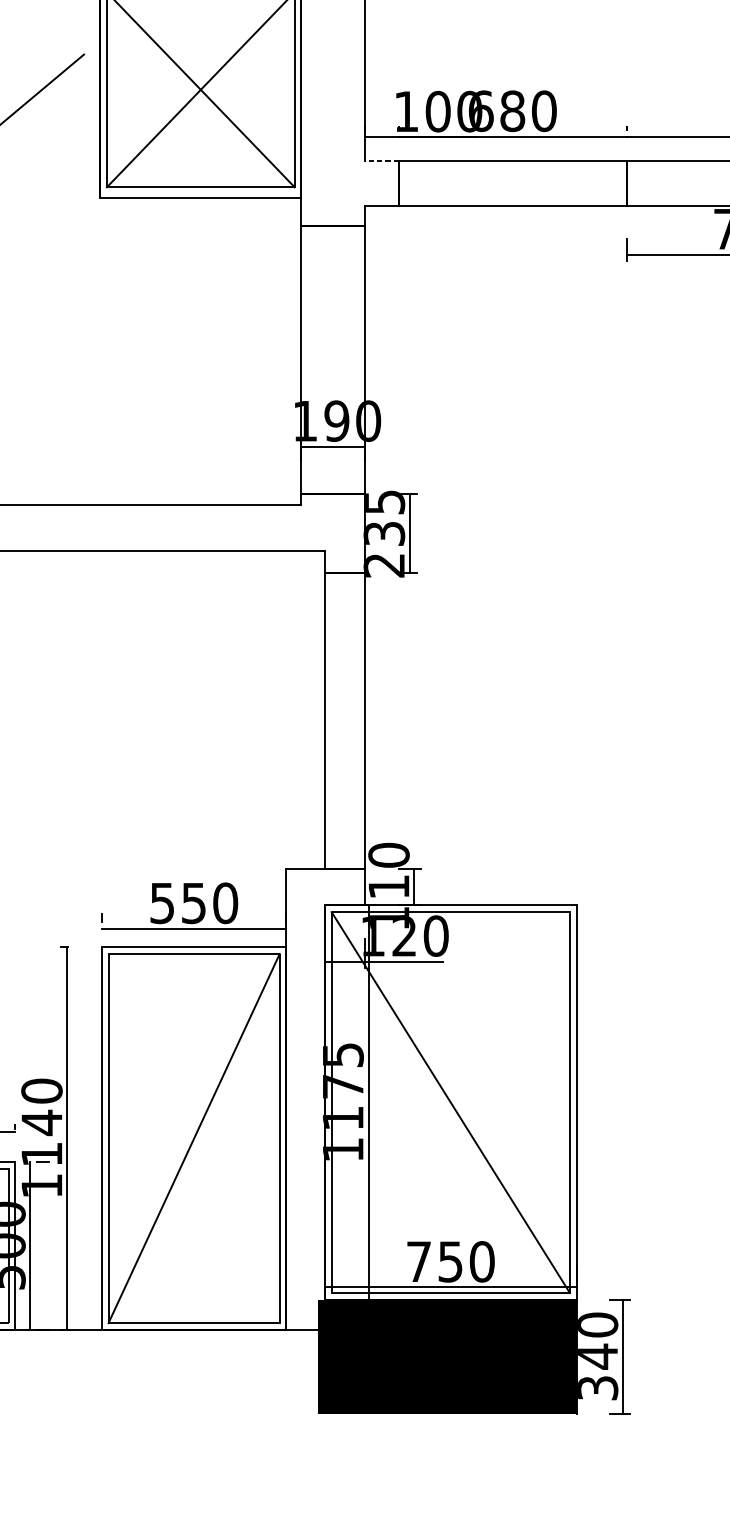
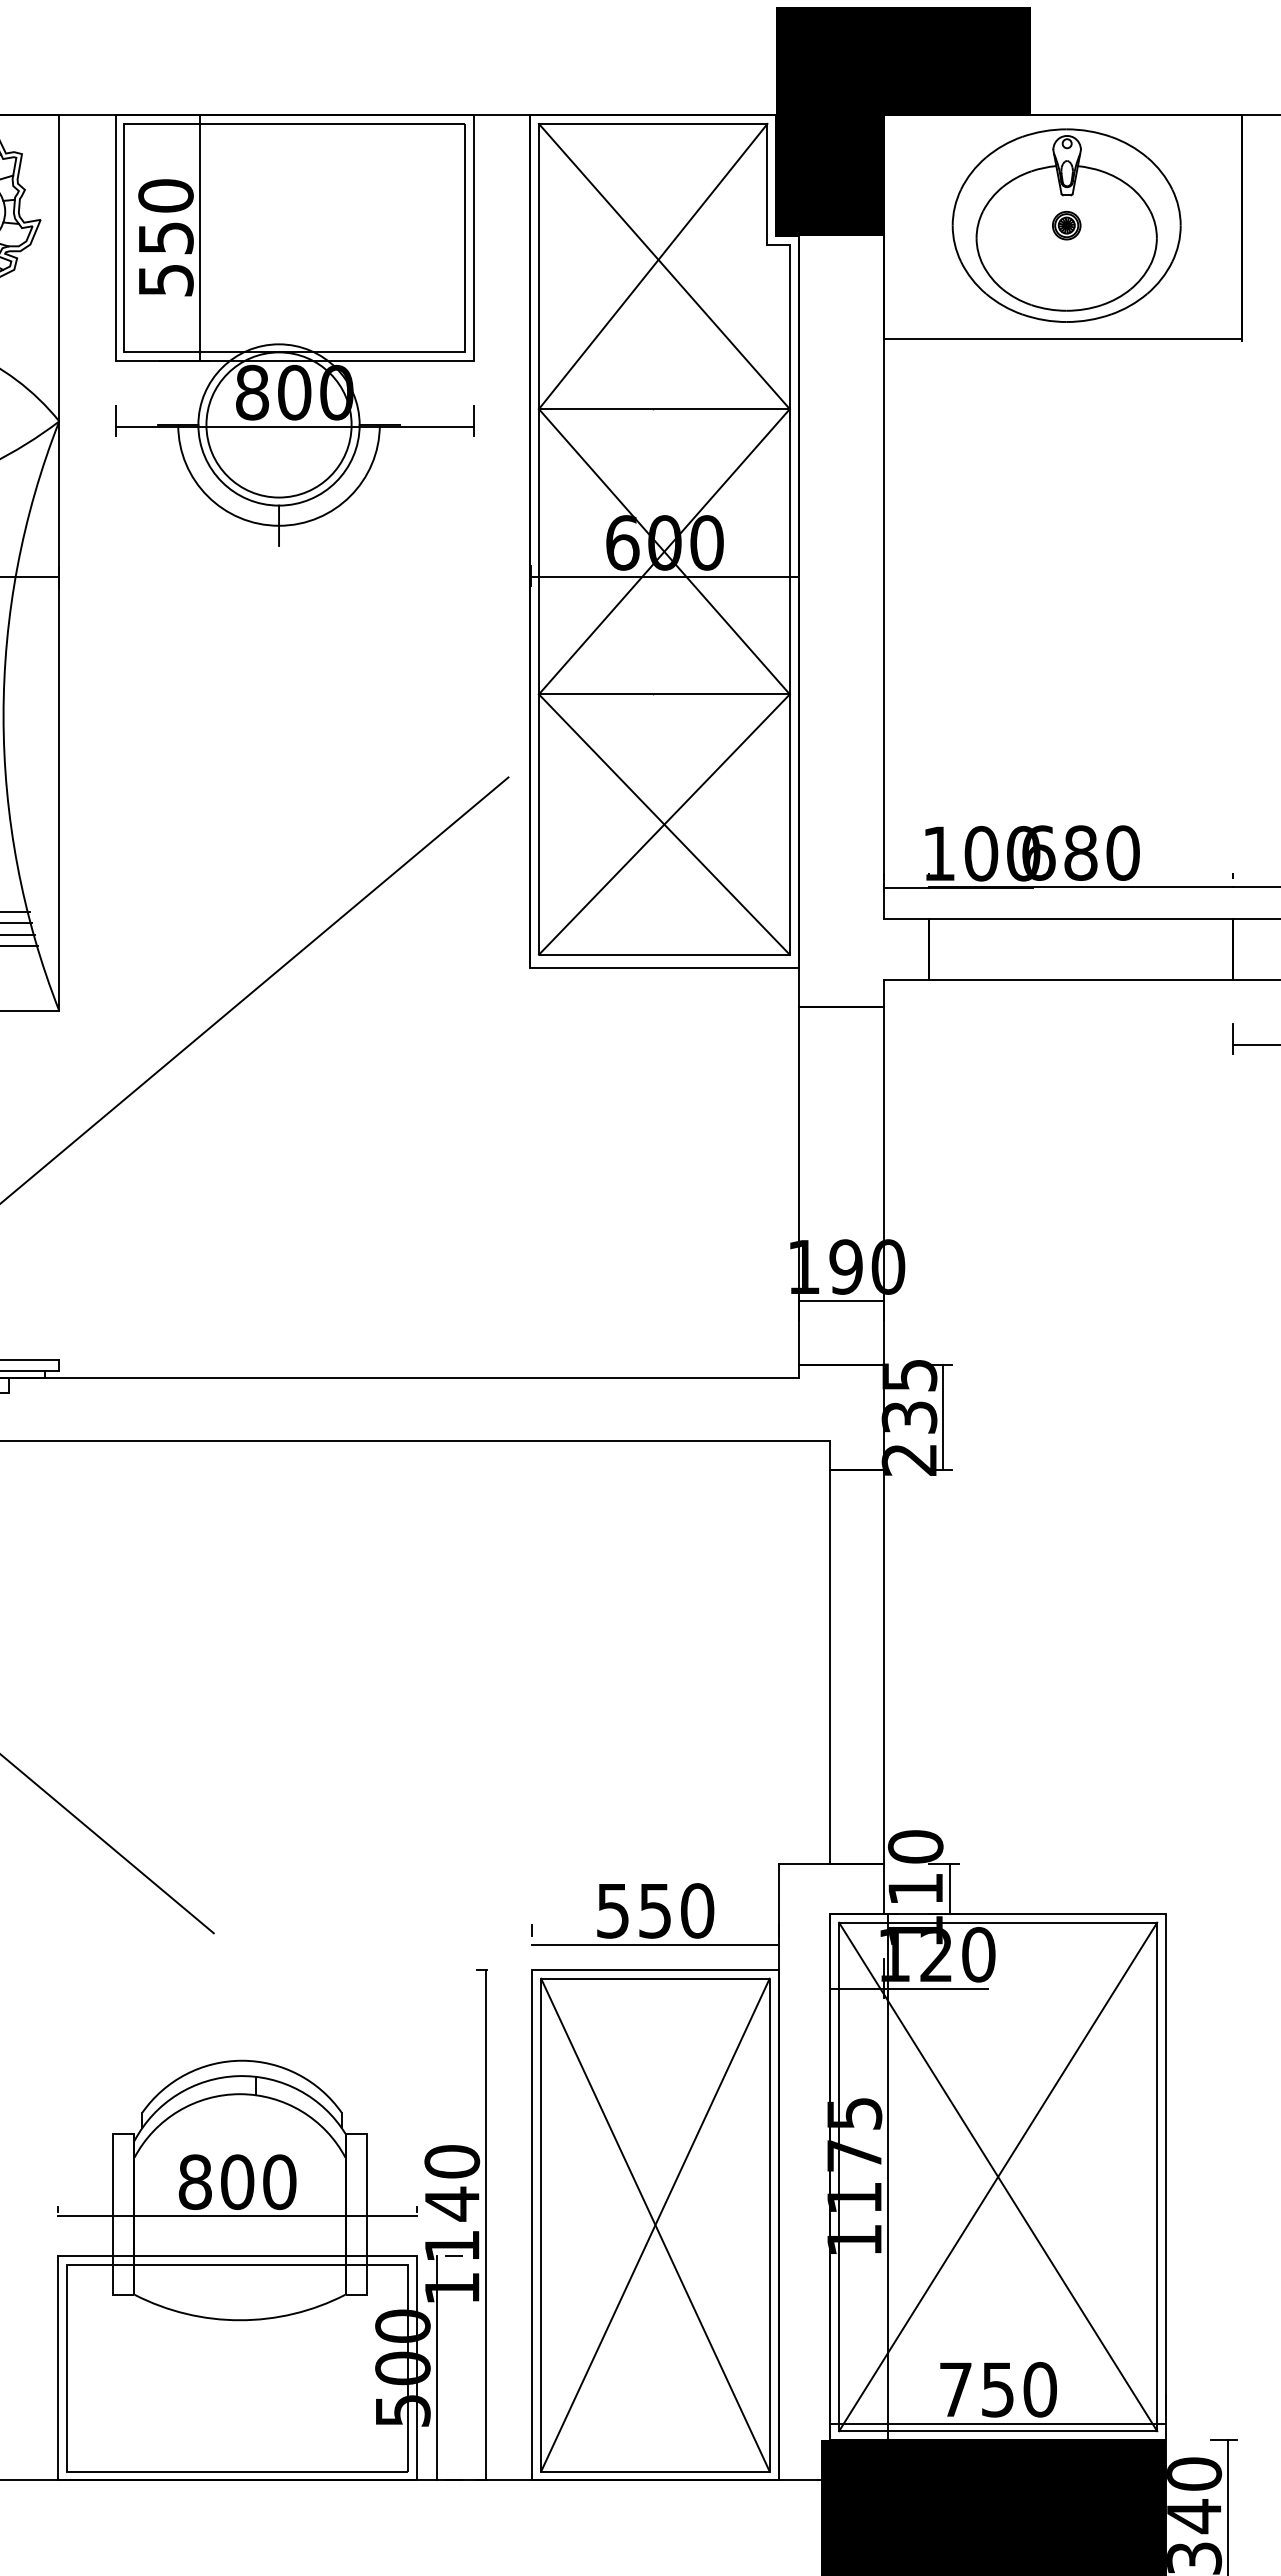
line: (381, 160) -> (905, 919), dashed -> solid
line: (451, 1102) -> (998, 2176), added
line: (194, 1138) -> (655, 2224), added

